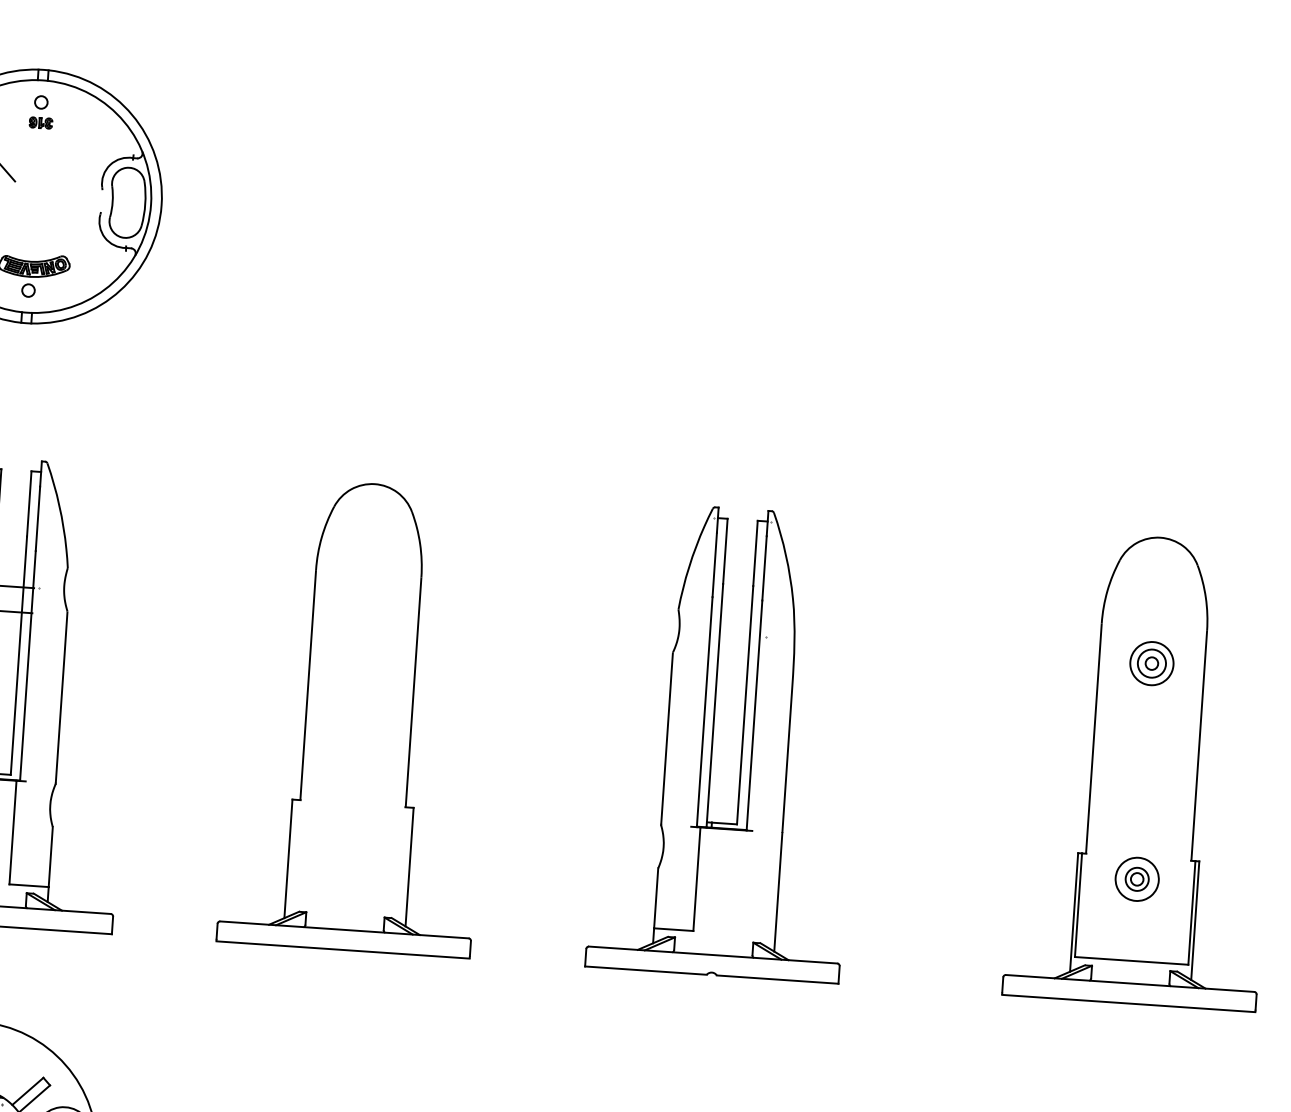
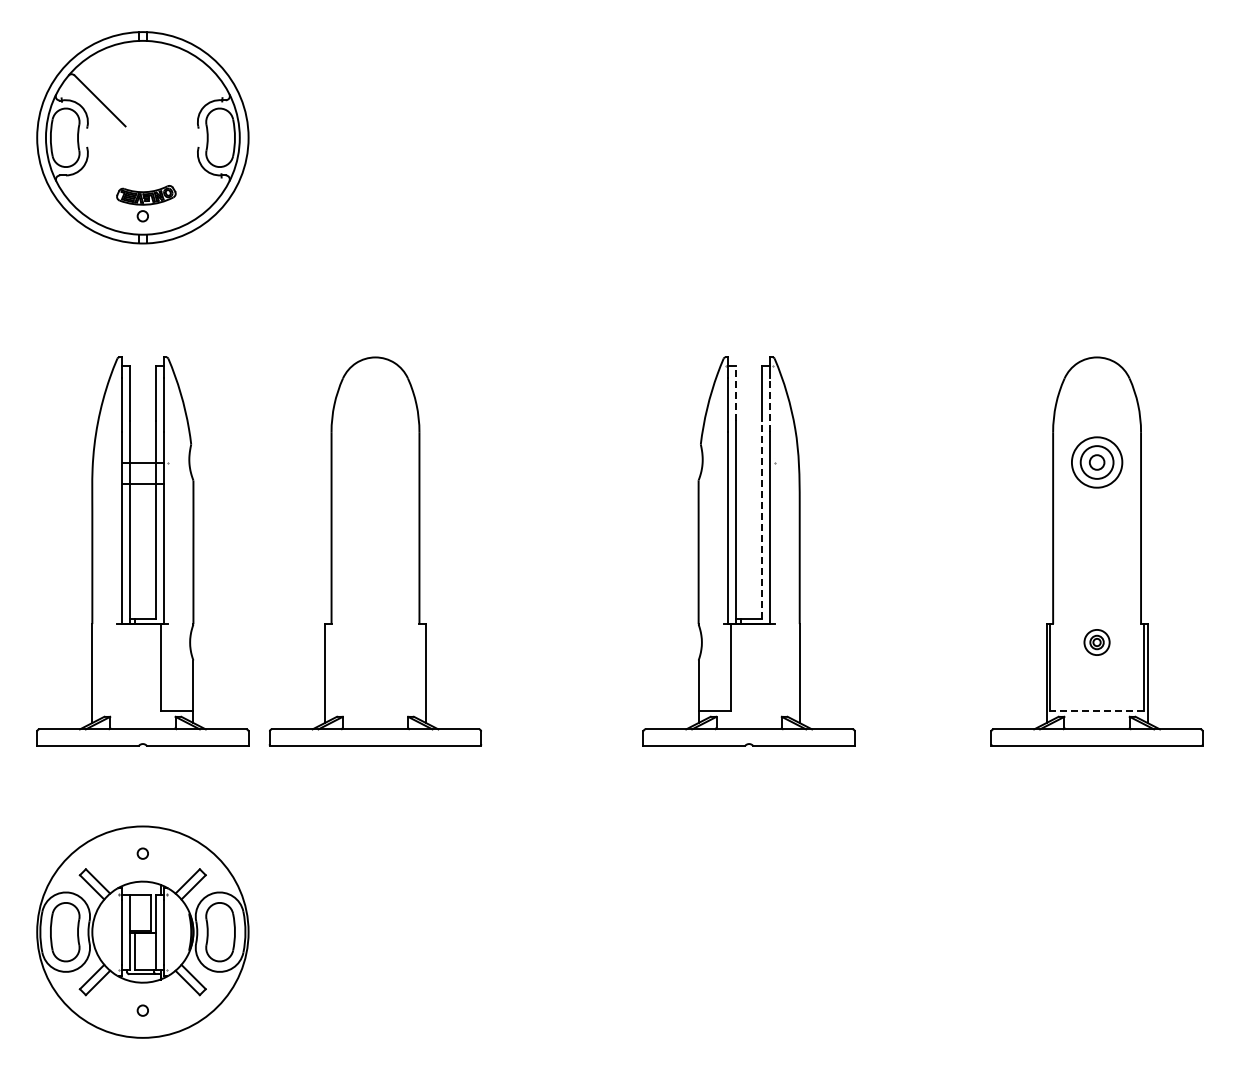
part: (41, 112) -> (143, 67), removed
line: (725, 550) -> (736, 392), solid -> dashed
line: (763, 568) -> (769, 405), solid -> dashed
part: (1151, 663) -> (1096, 462), size x1.4
line: (745, 704) -> (761, 519), solid -> dashed
part: (357, 716) -> (374, 551), moved
part: (1136, 879) -> (1096, 642), size x0.7
line: (1130, 960) -> (1096, 710), solid -> dashed

